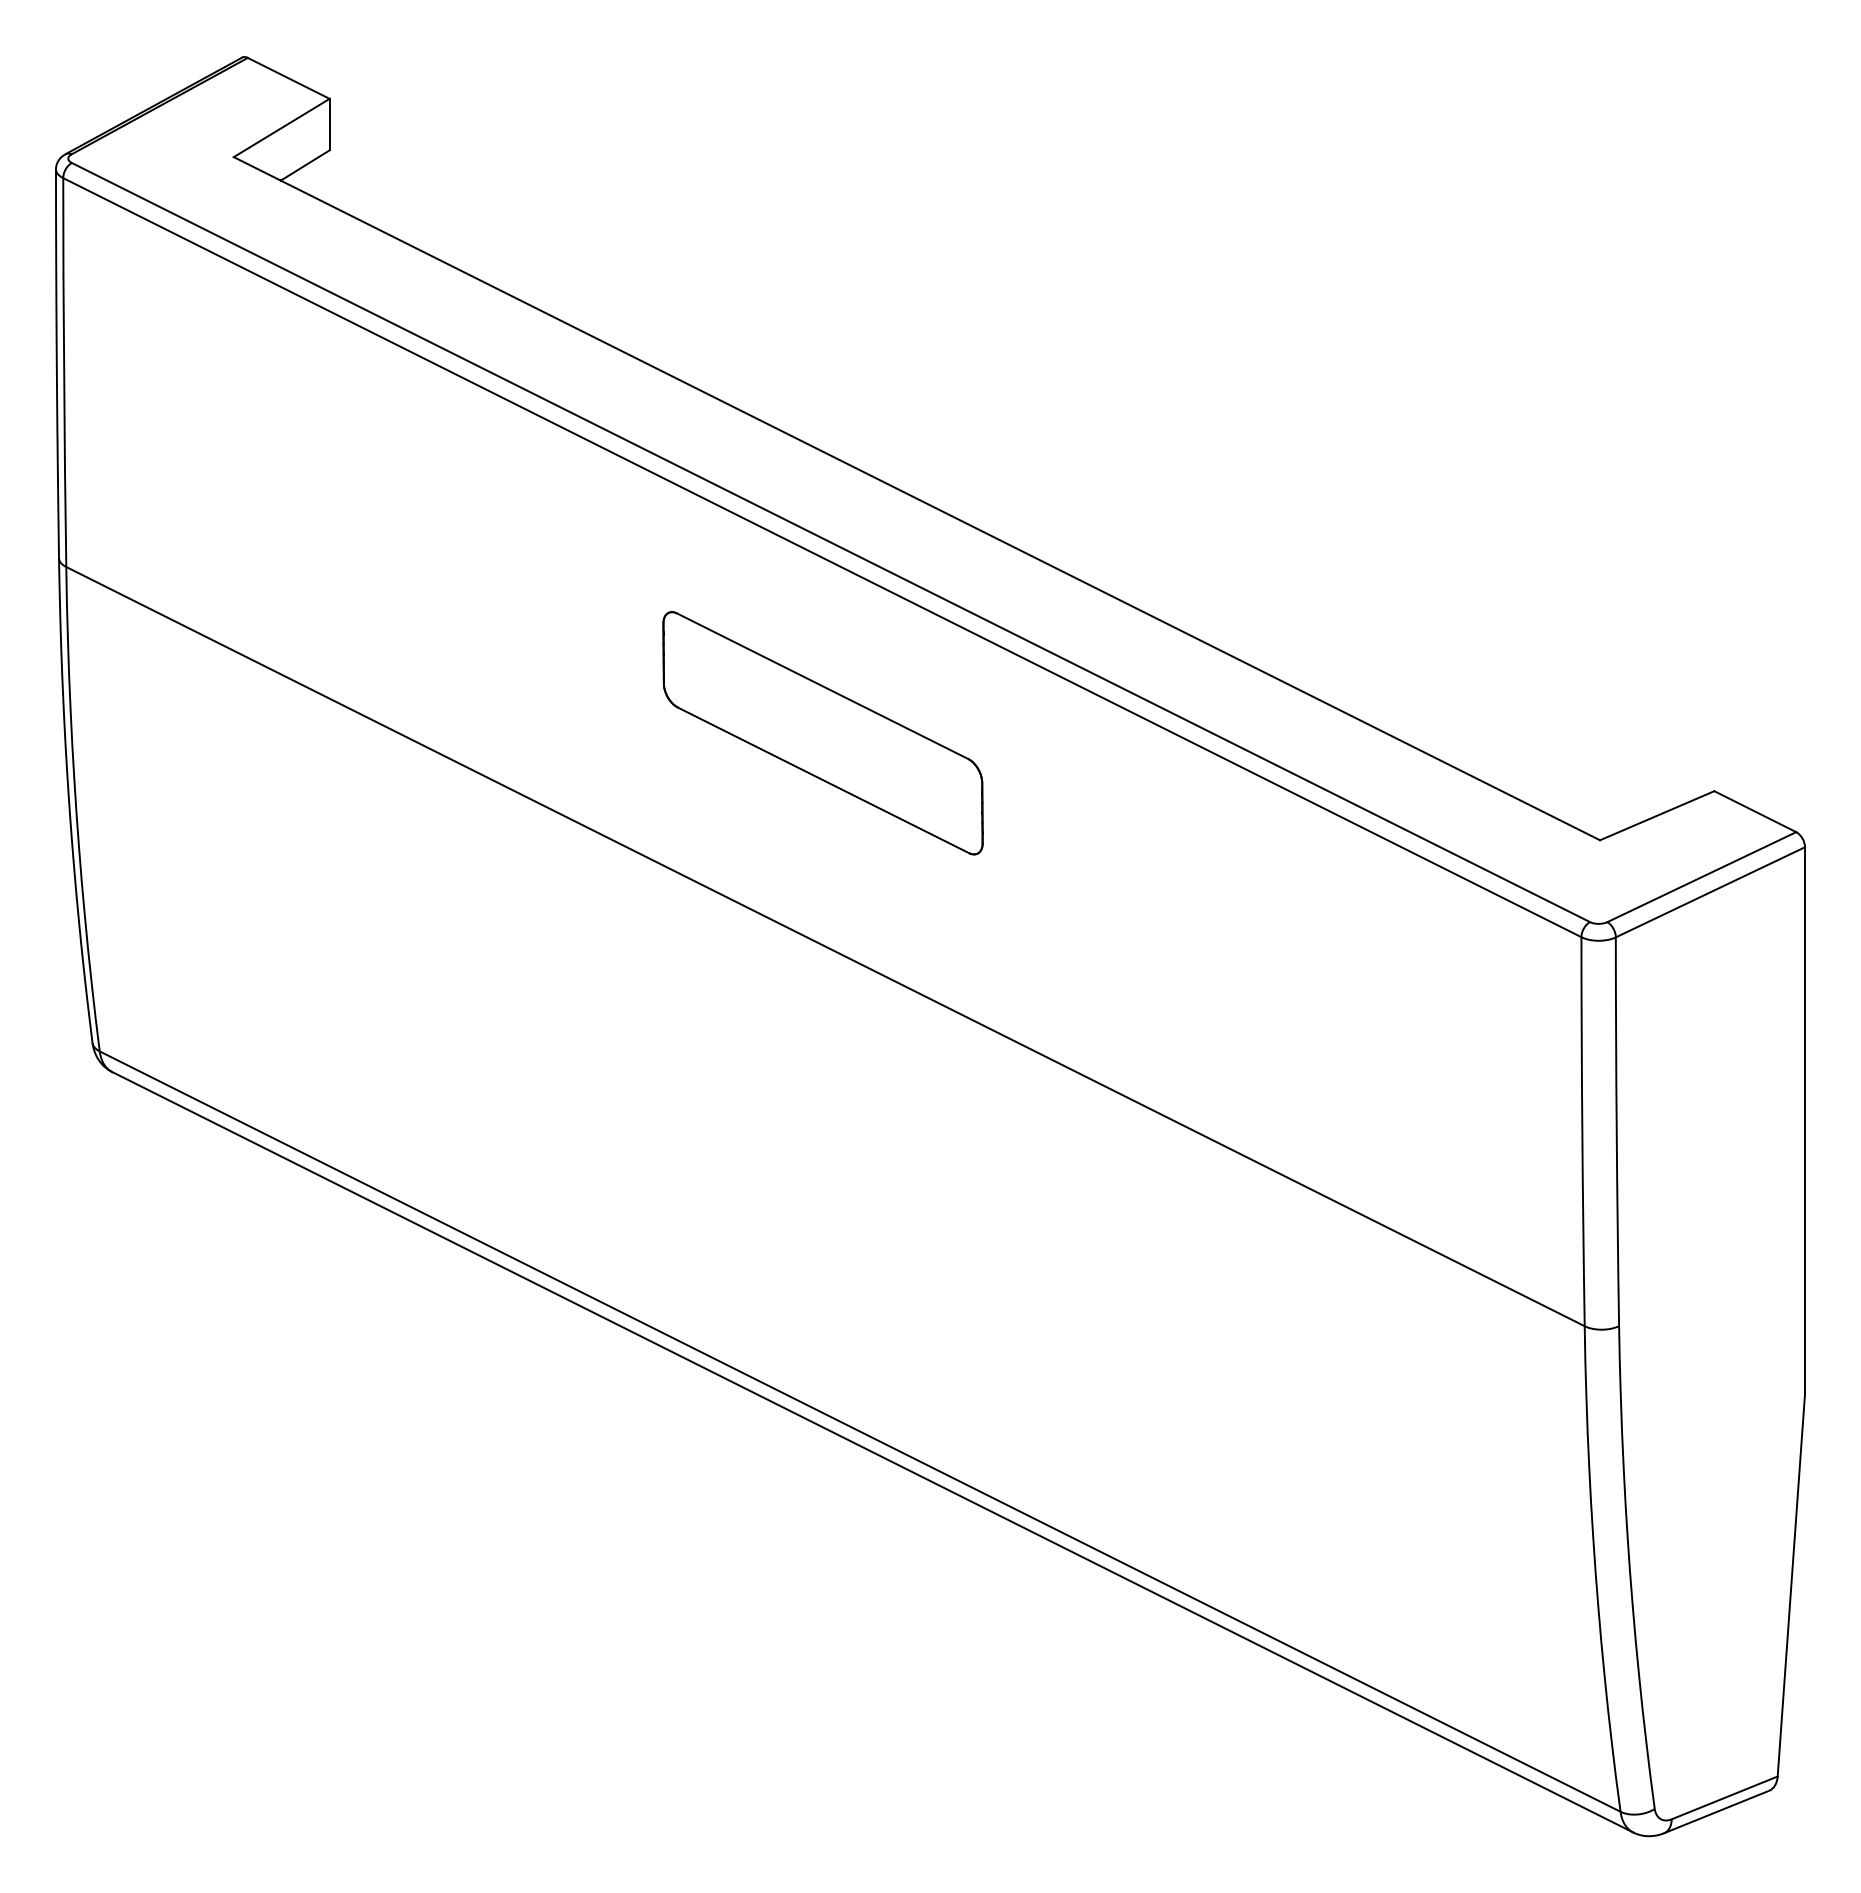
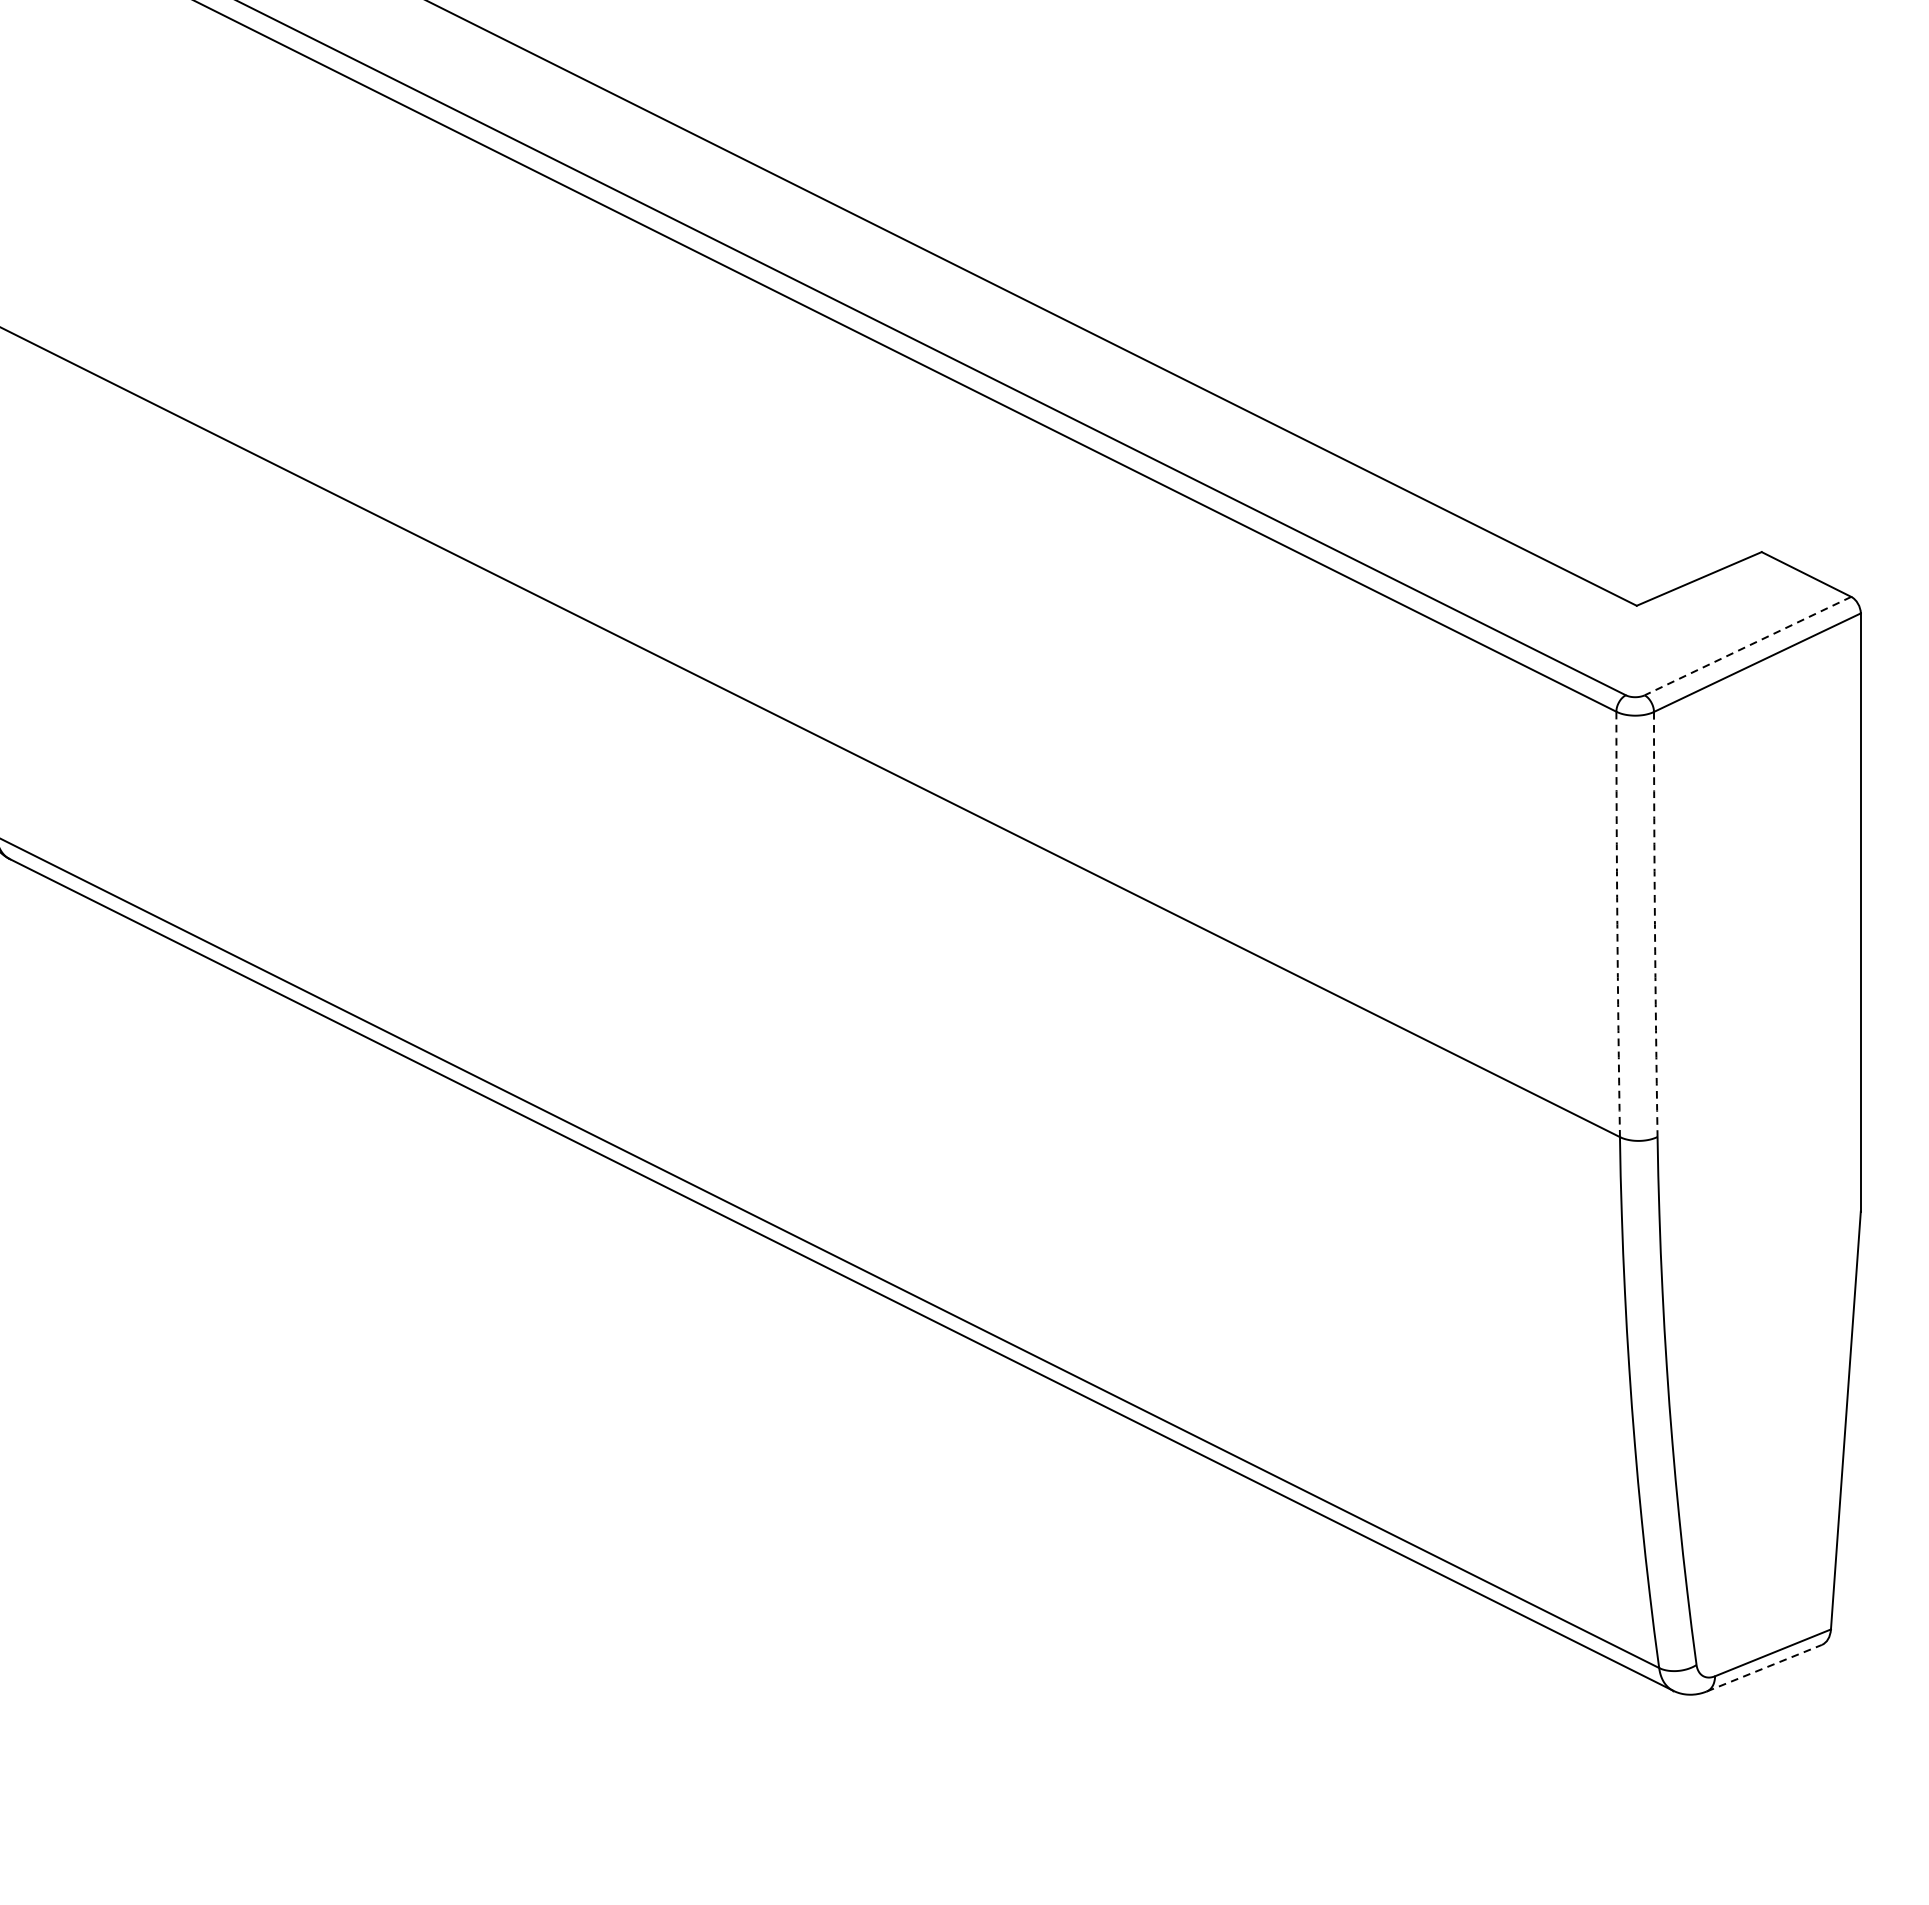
part: (822, 733) -> (786, 489), removed
line: (1701, 877) -> (1747, 646), solid -> dashed
arc: (1582, 1131) -> (1617, 924), solid -> dashed
arc: (1616, 1131) -> (1654, 924), solid -> dashed
line: (1716, 1811) -> (1764, 1667), solid -> dashed

